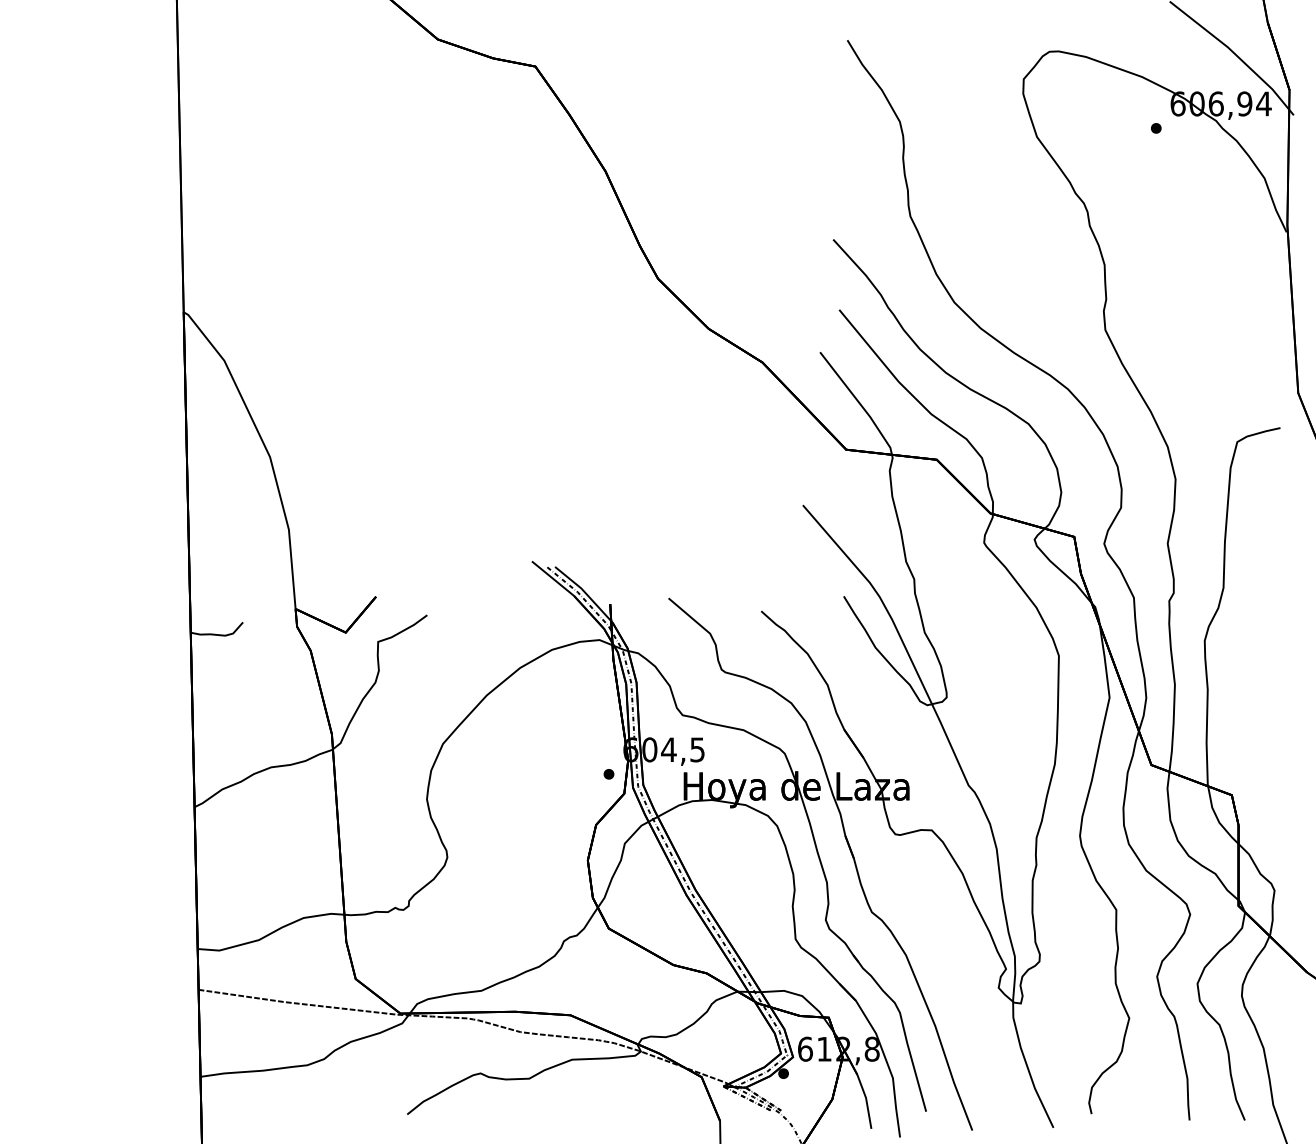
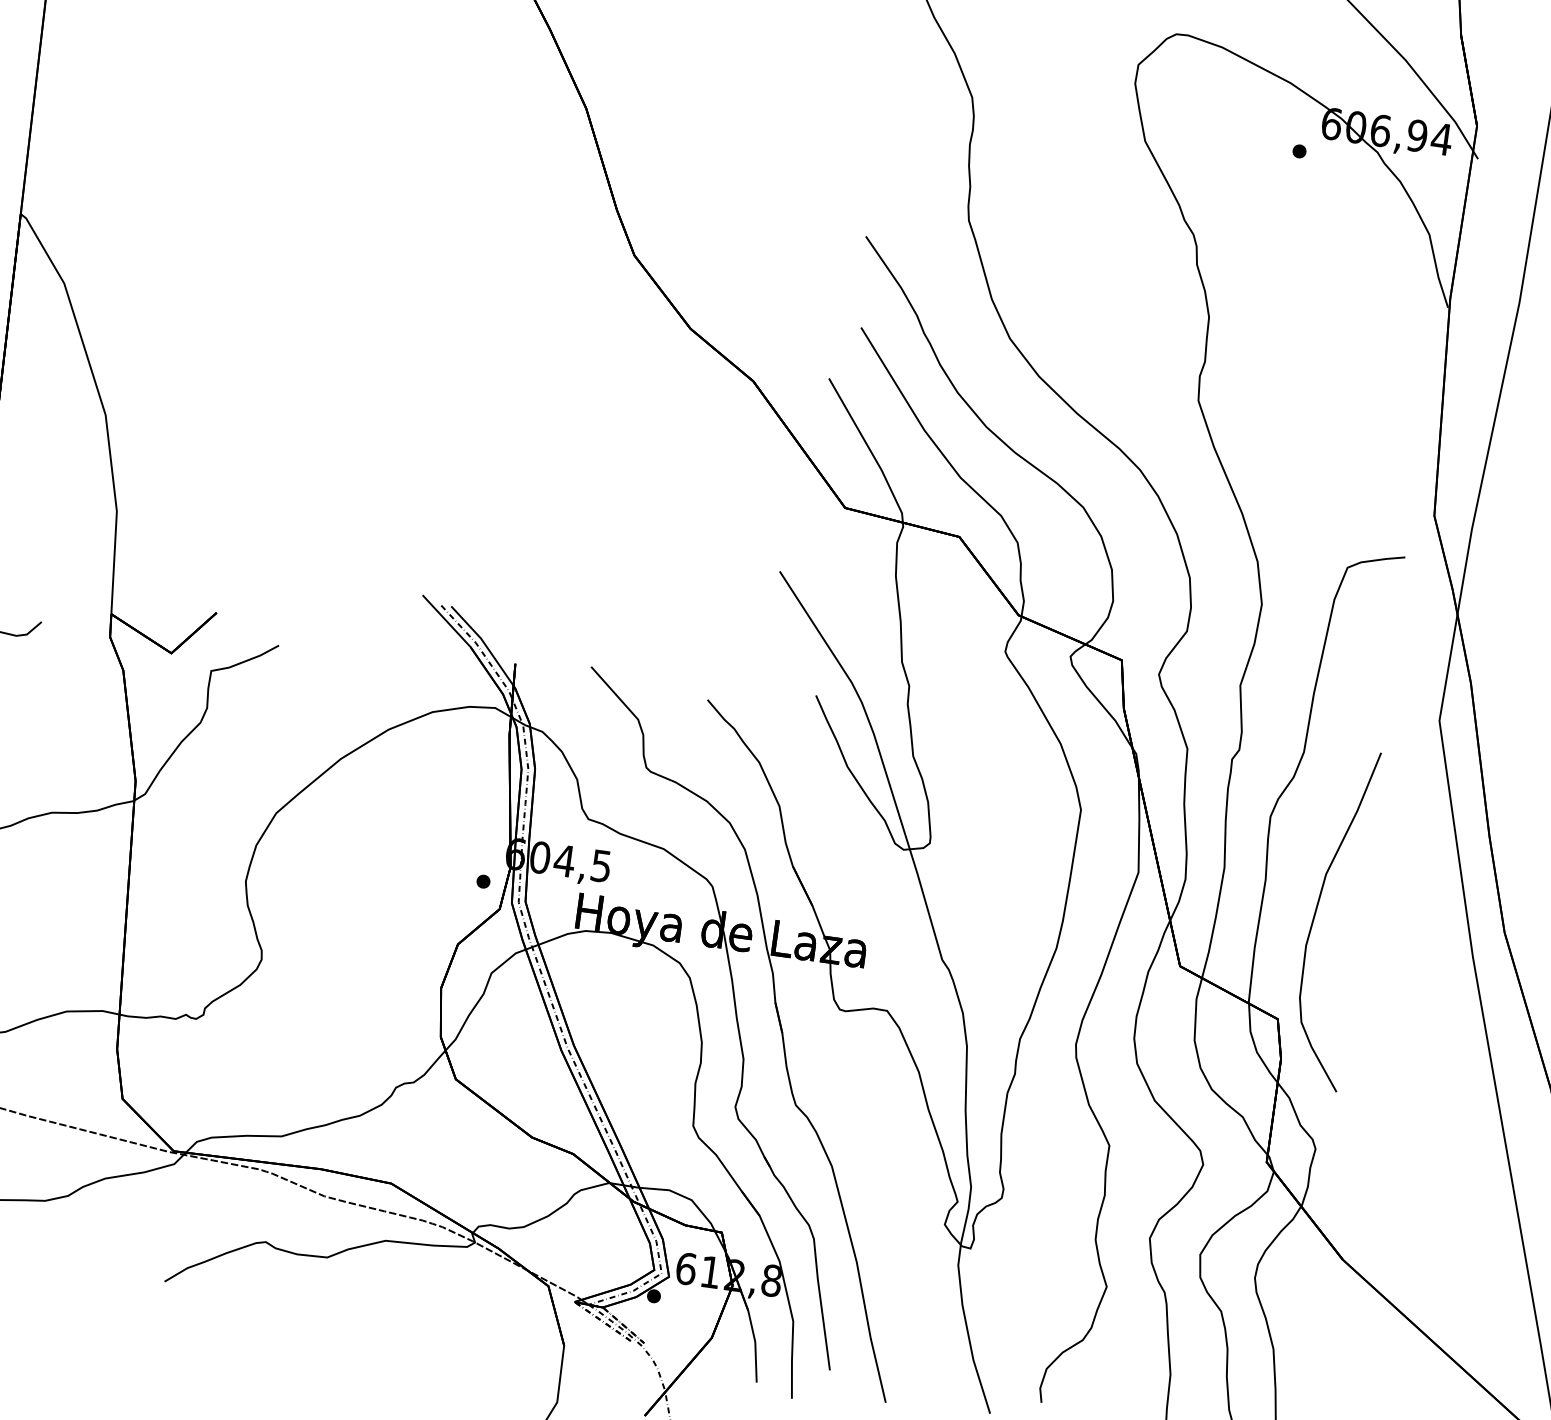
curve: (1250, 710) -> (1316, 913), added

